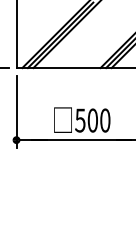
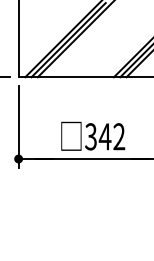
text: (92, 120) -> (104, 136), 500 -> 342

